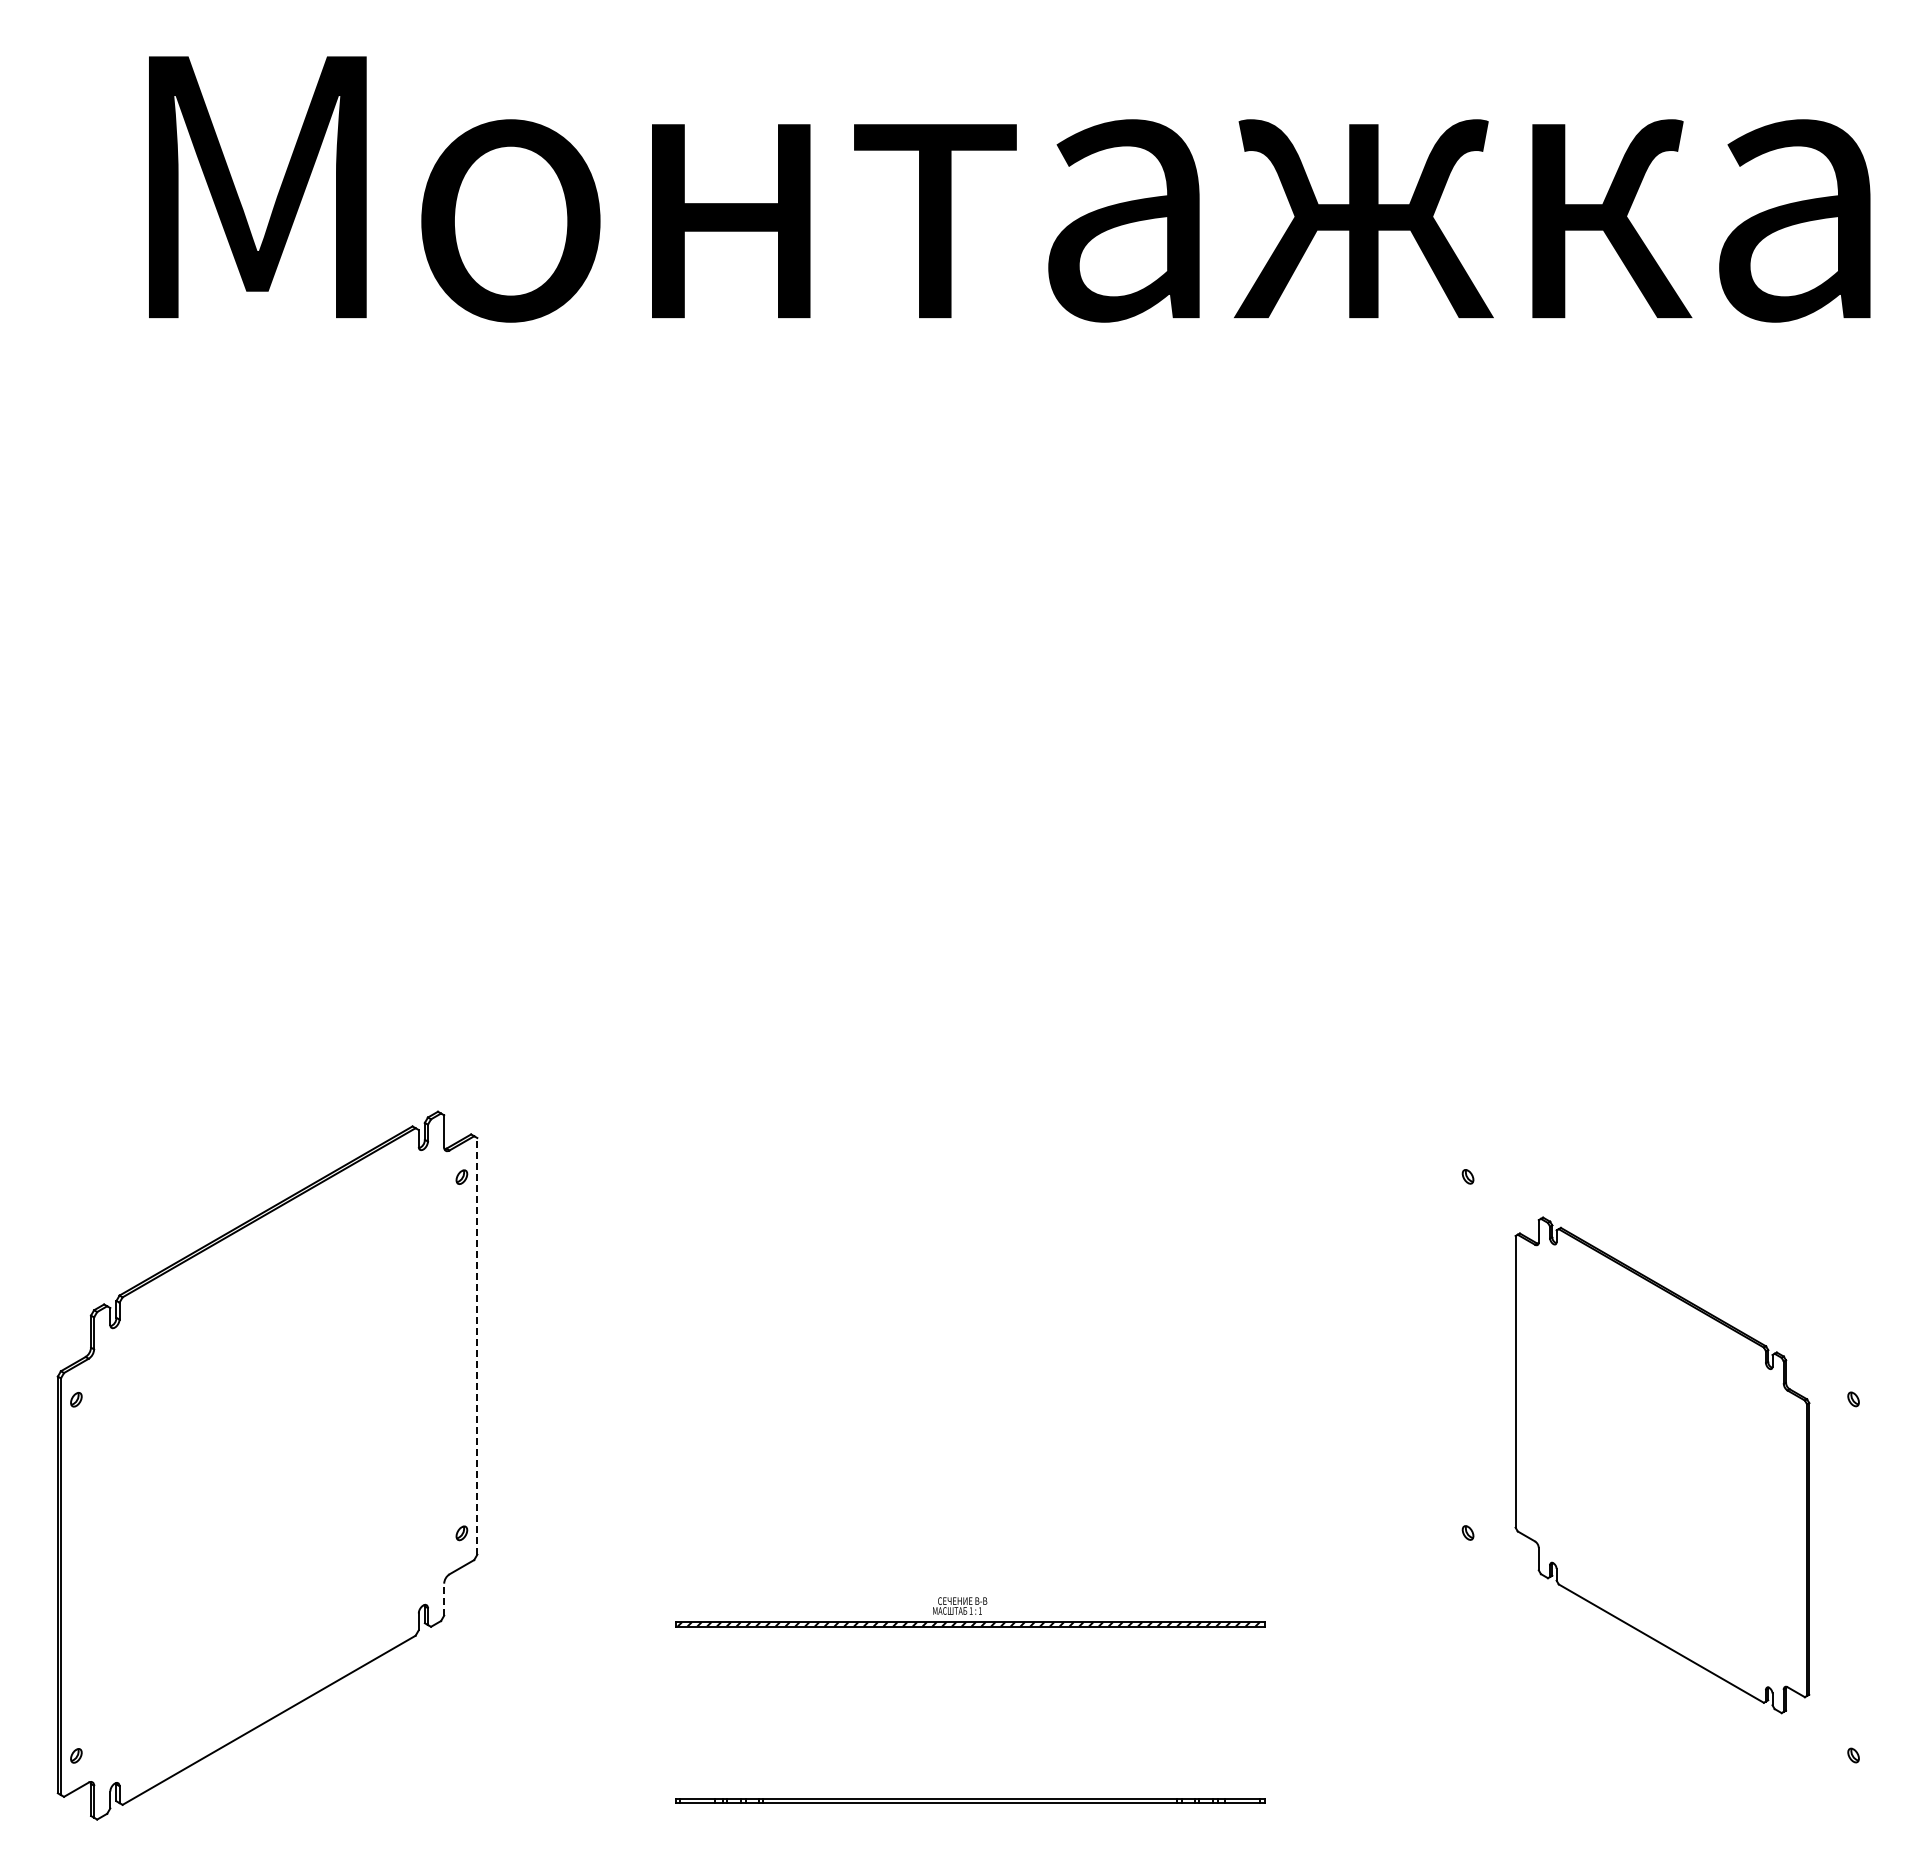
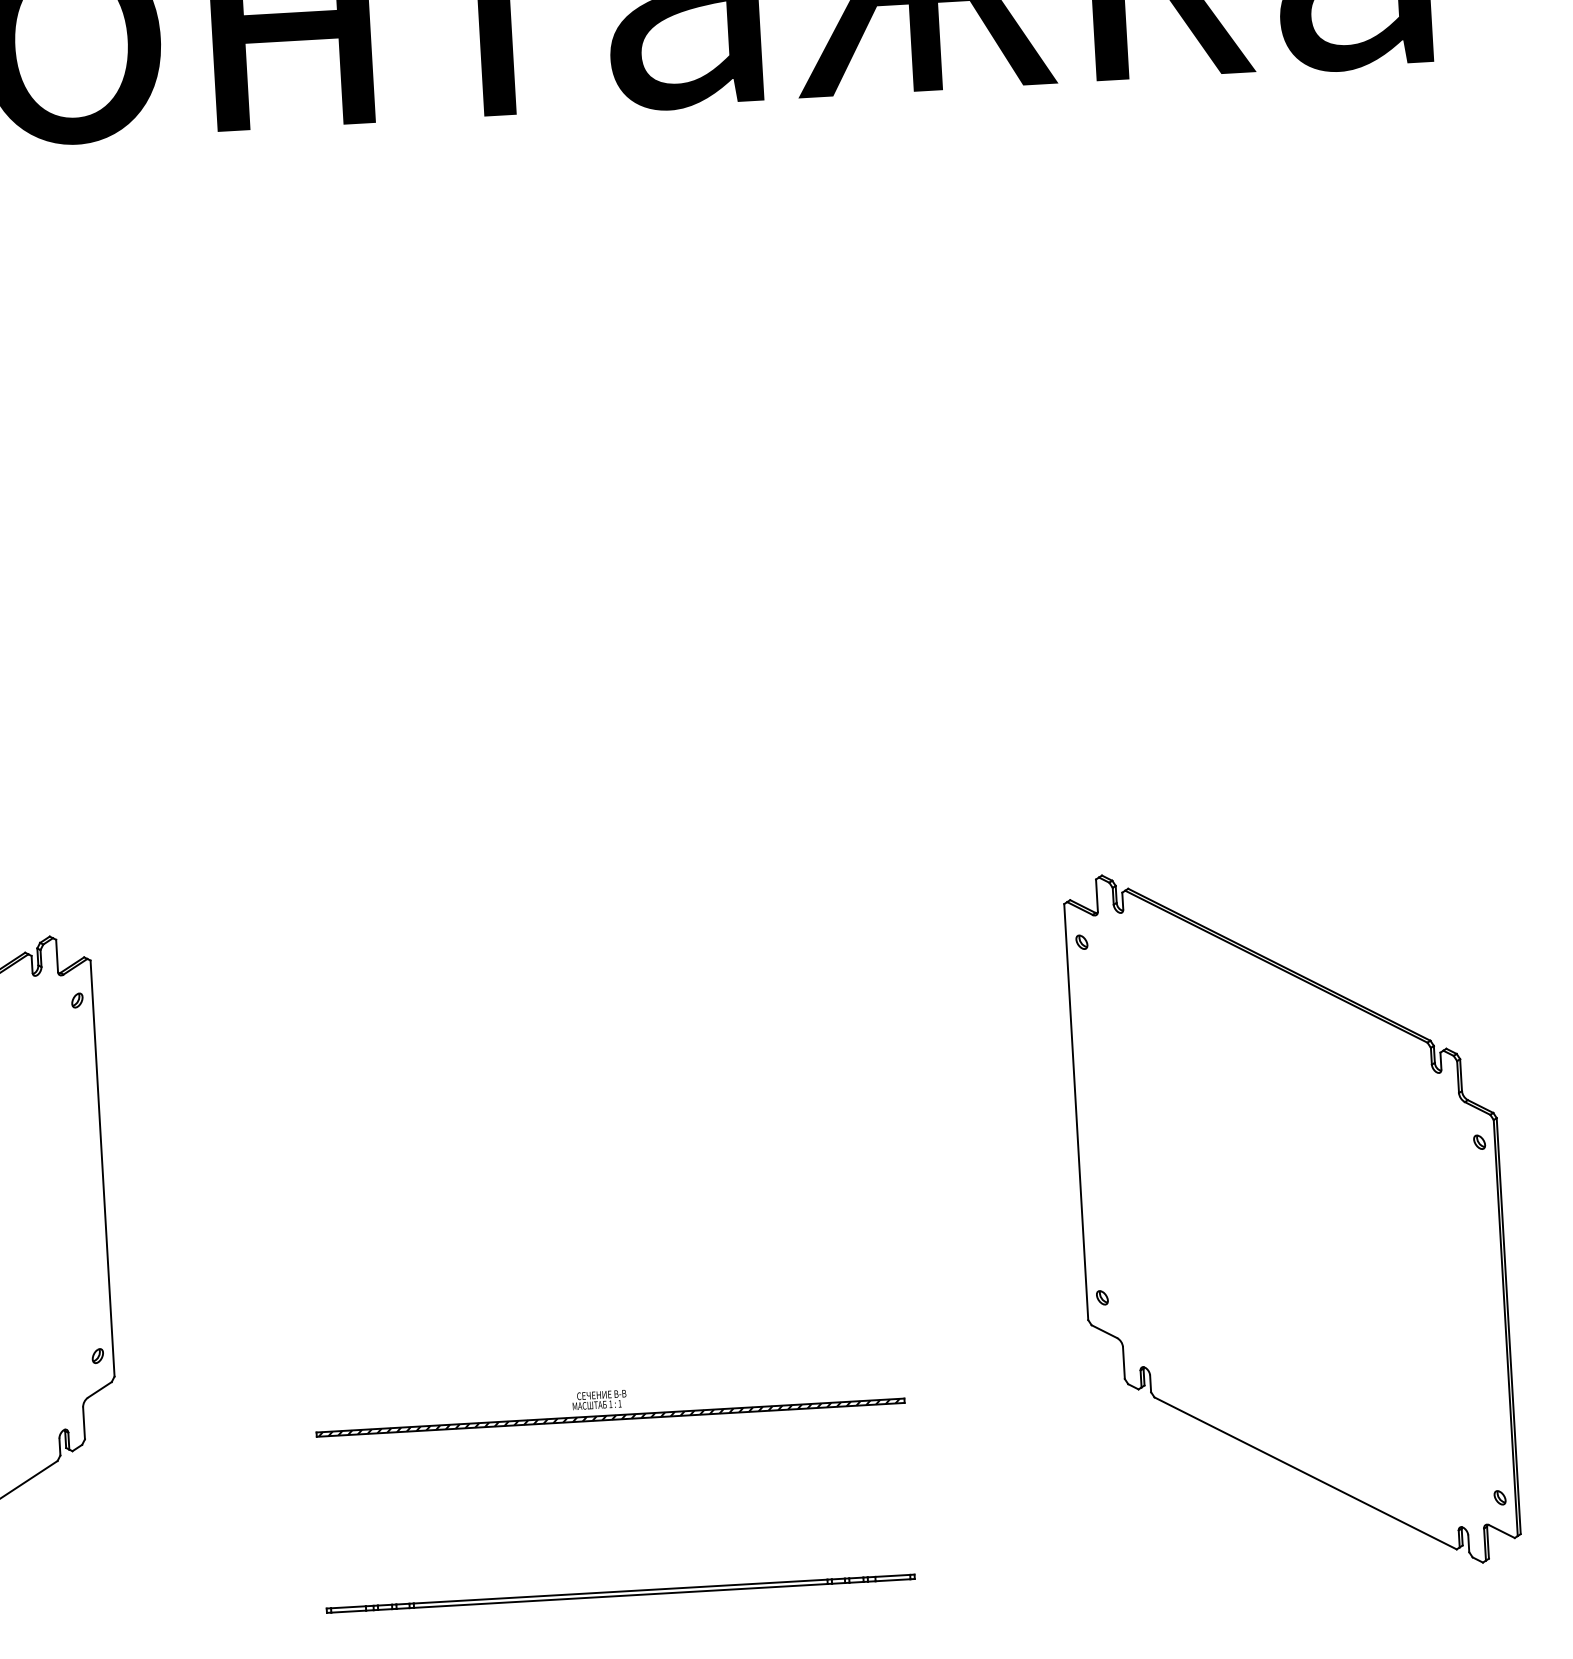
line: (477, 1345) -> (102, 1167), dashed -> solid
part: (1662, 1465) -> (1292, 1219), size x1.43
line: (444, 1599) -> (84, 1423), dashed -> solid

